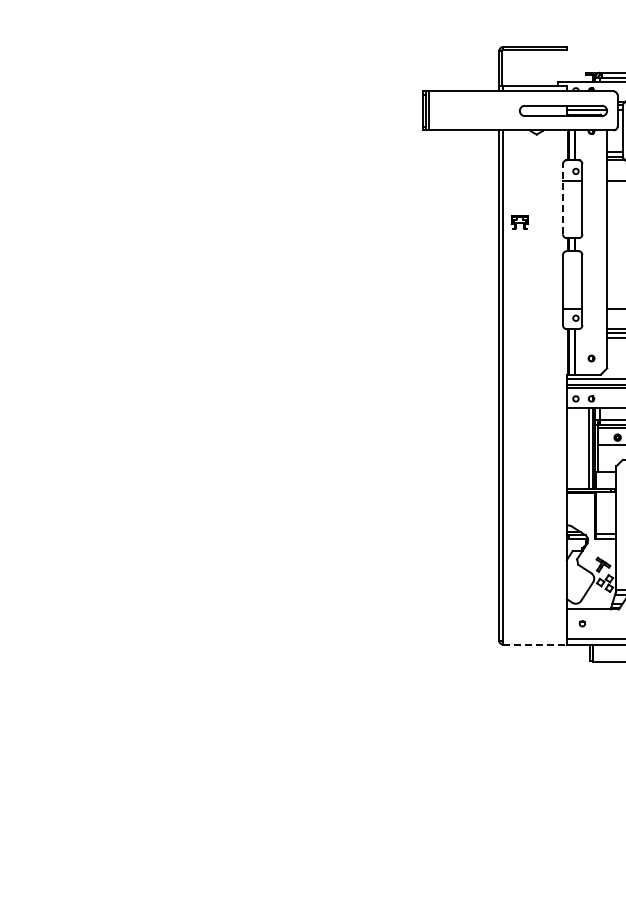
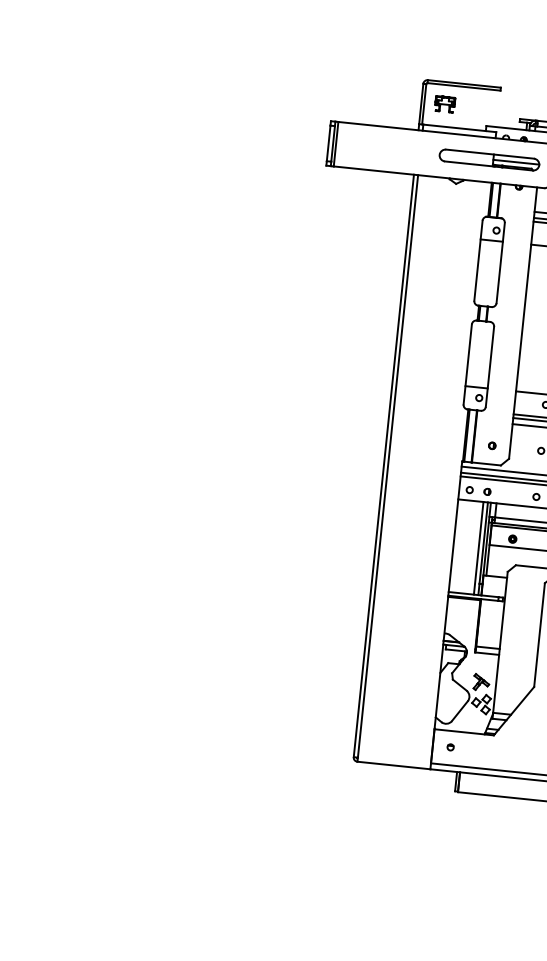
line: (562, 198) -> (478, 259), dashed -> solid
part: (519, 222) -> (444, 104), moved
line: (534, 644) -> (393, 765), dashed -> solid

